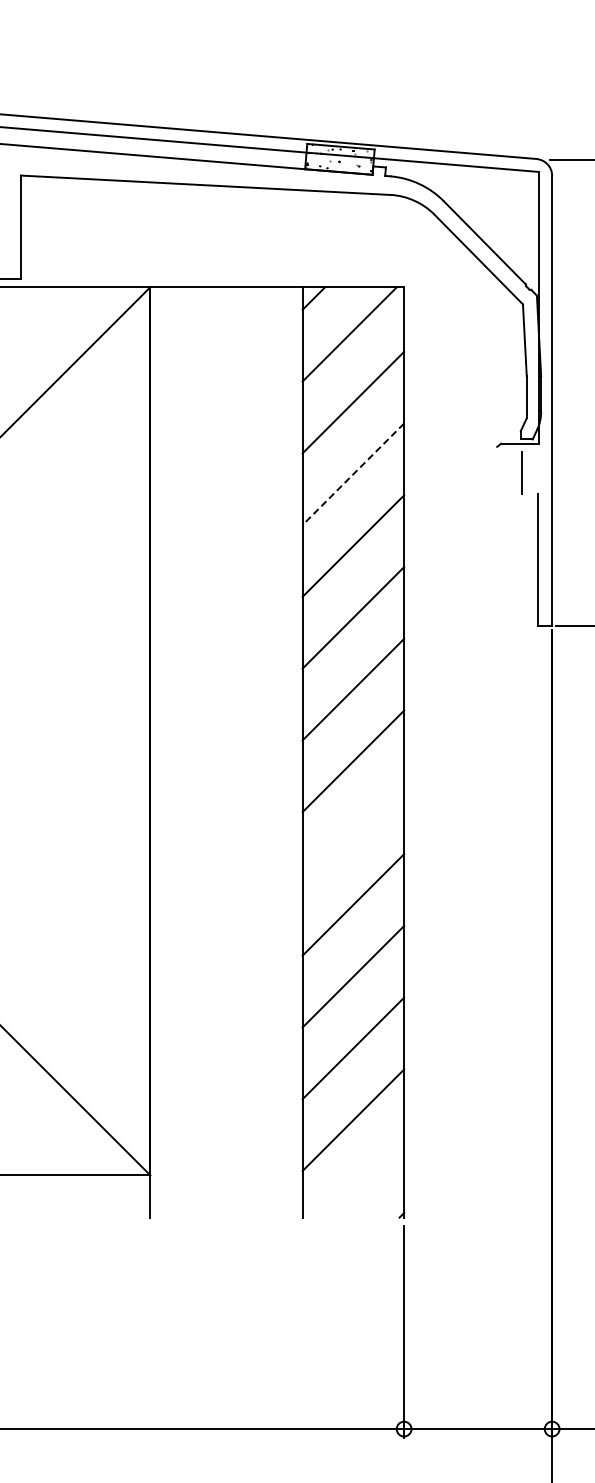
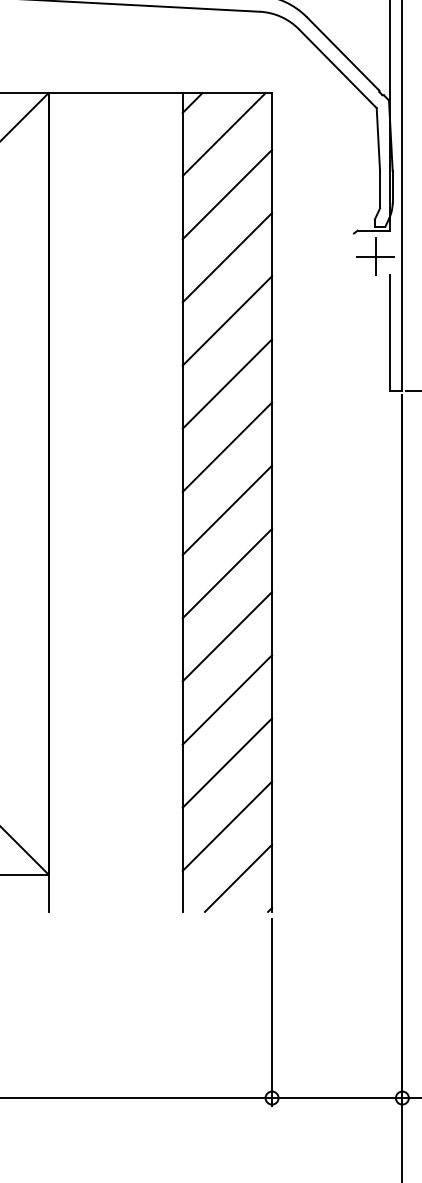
line: (521, 473) -> (375, 256), added
line: (353, 474) -> (227, 257), dashed -> solid
line: (353, 832) -> (227, 572), added
line: (365, 1179) -> (238, 878), added

